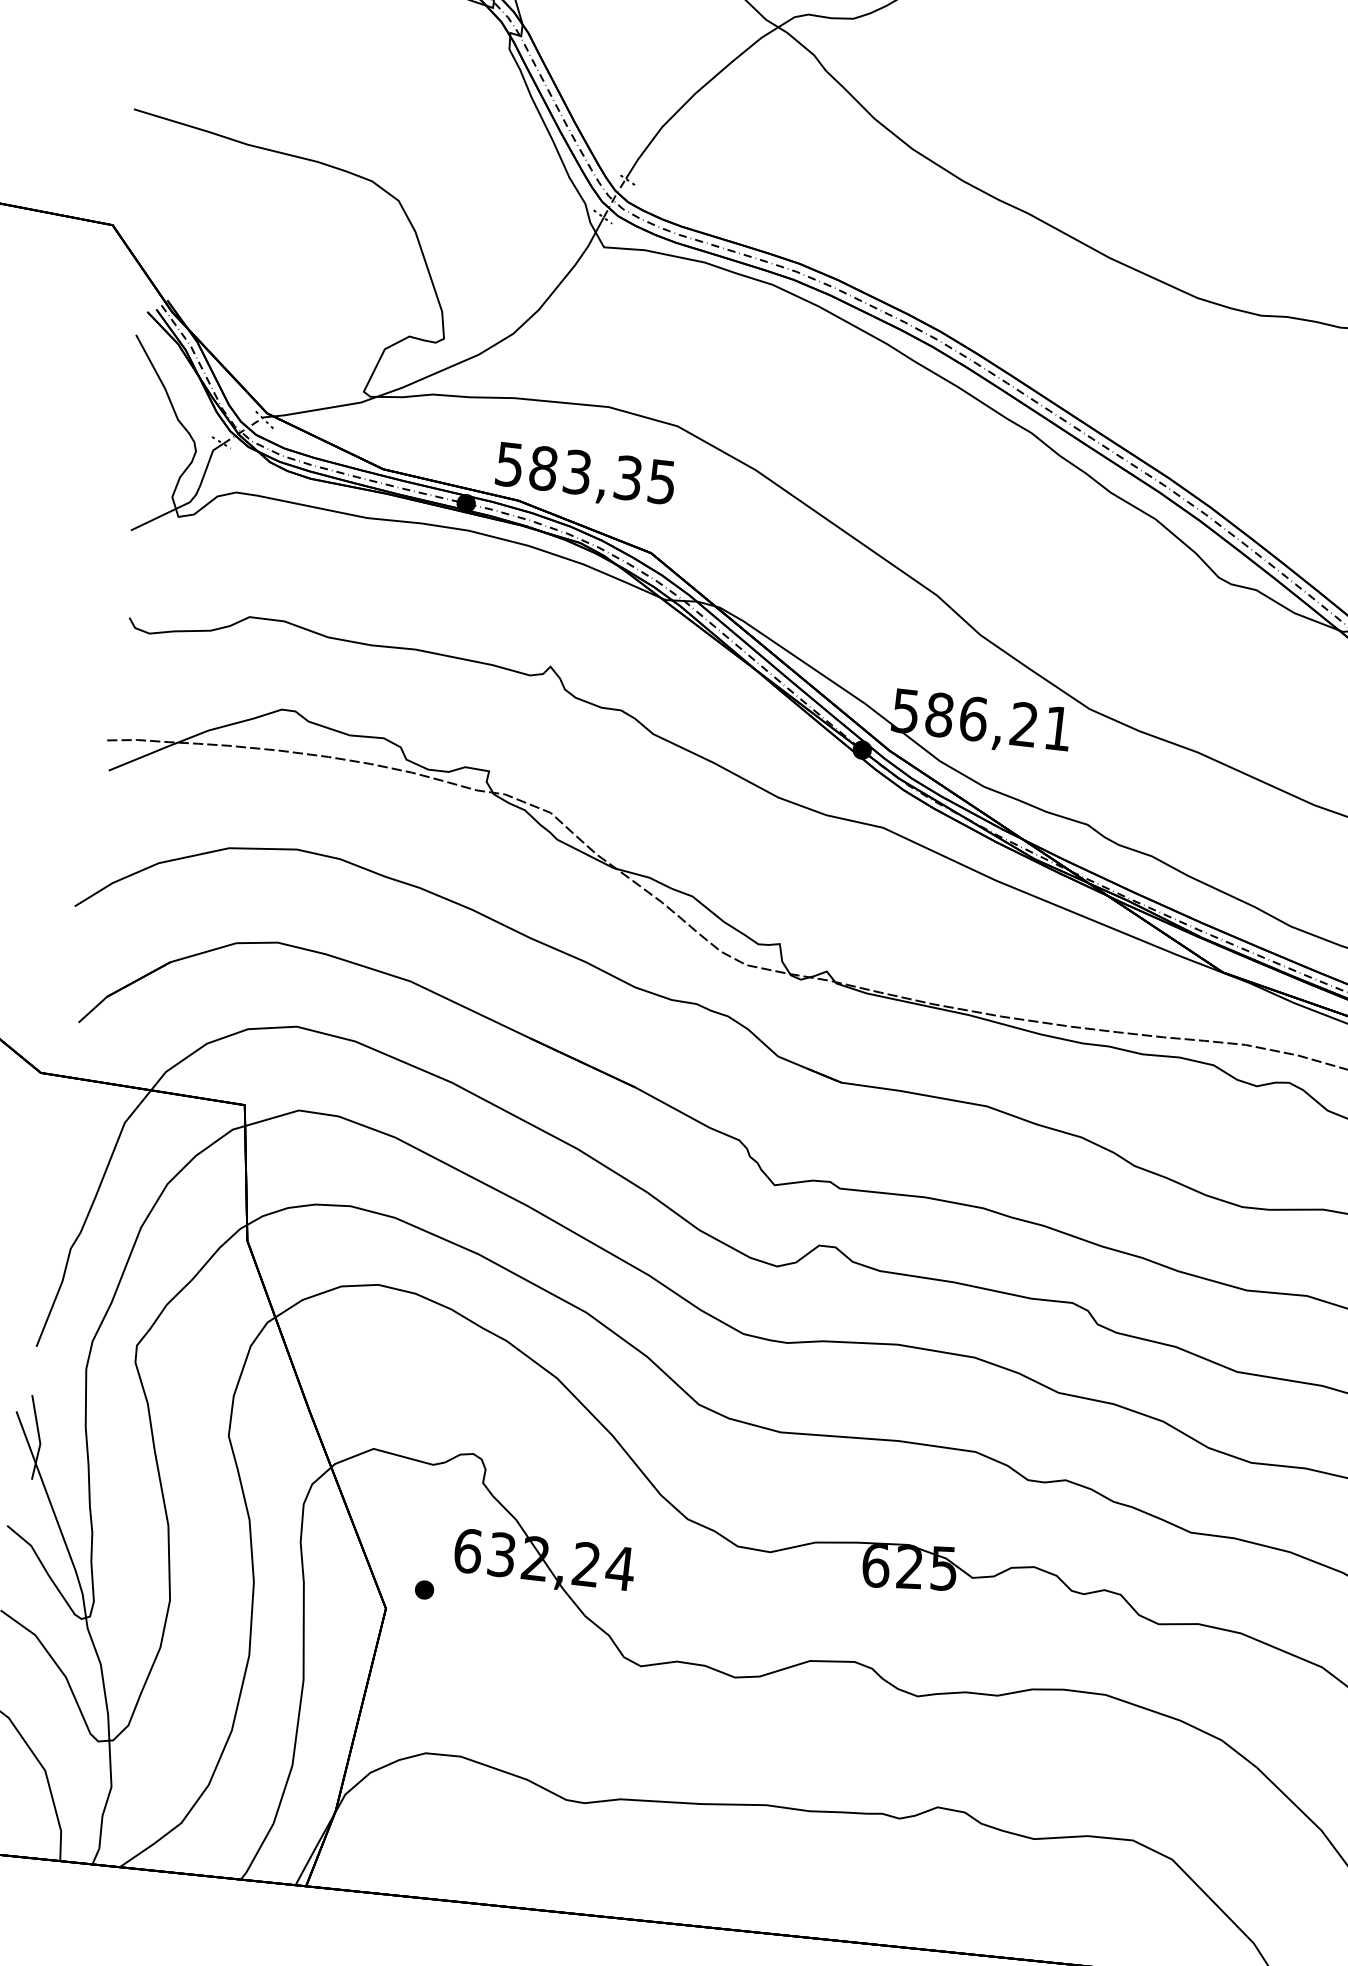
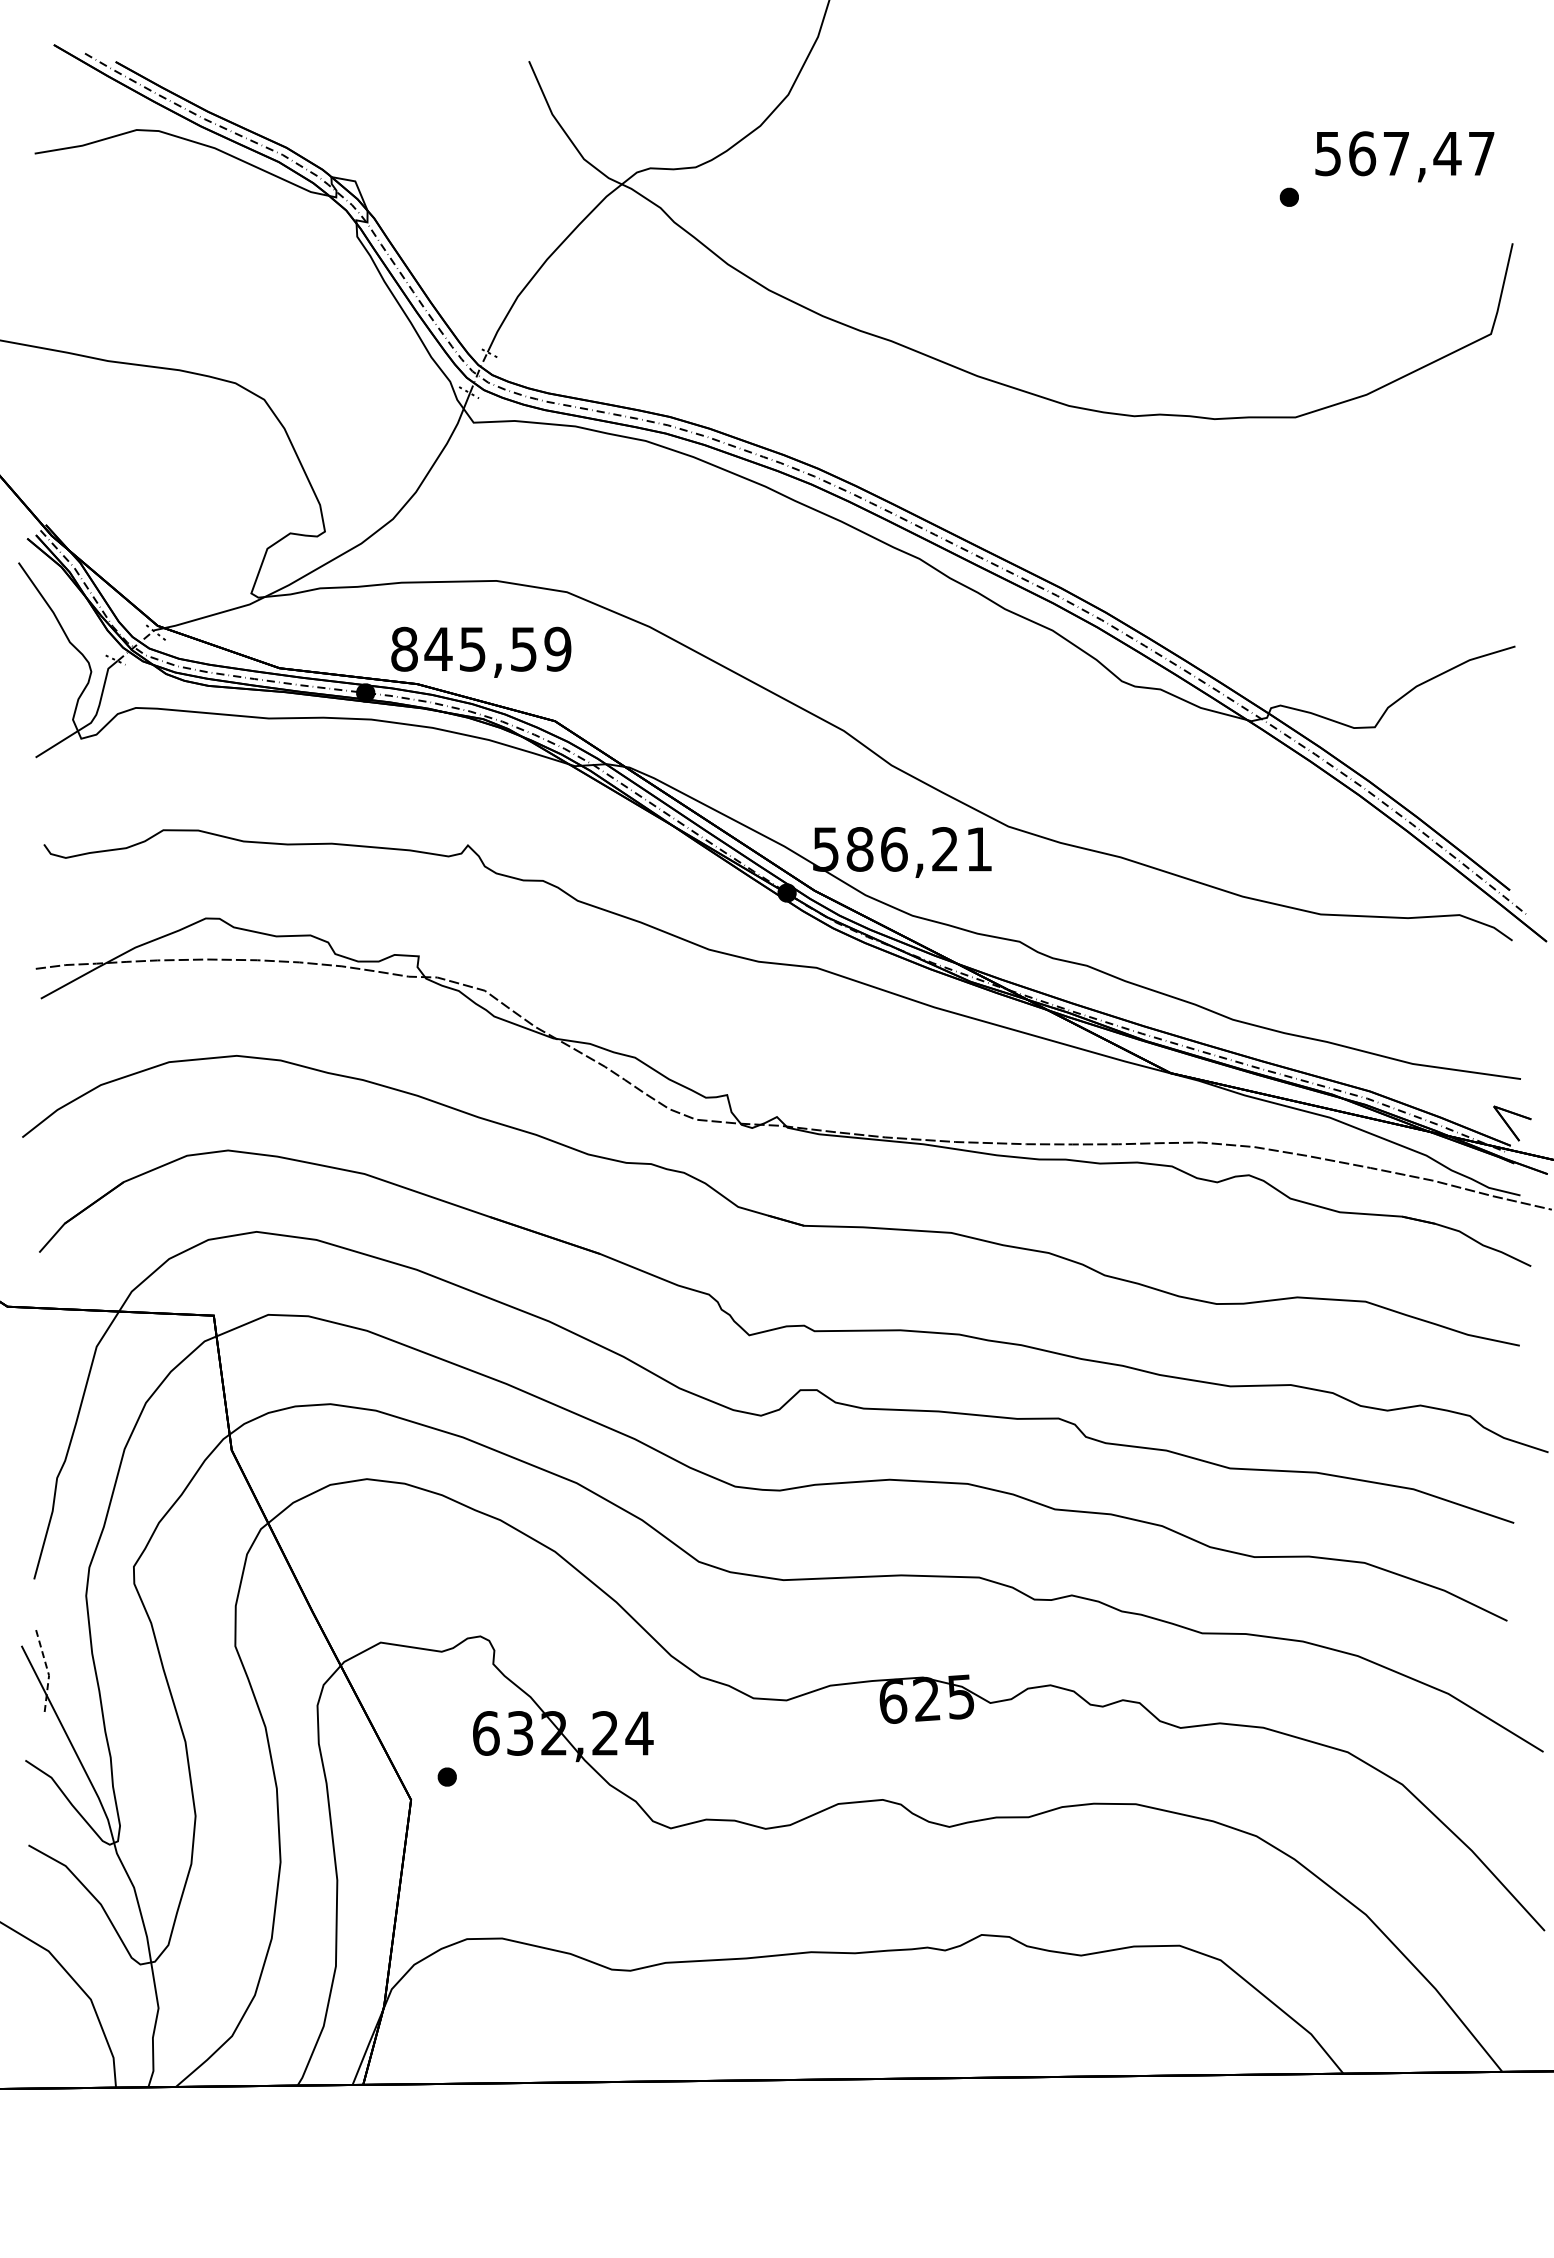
text: (586, 472) -> (481, 648), 583,35 -> 845,59
line: (39, 1437) -> (47, 1669), solid -> dashed

